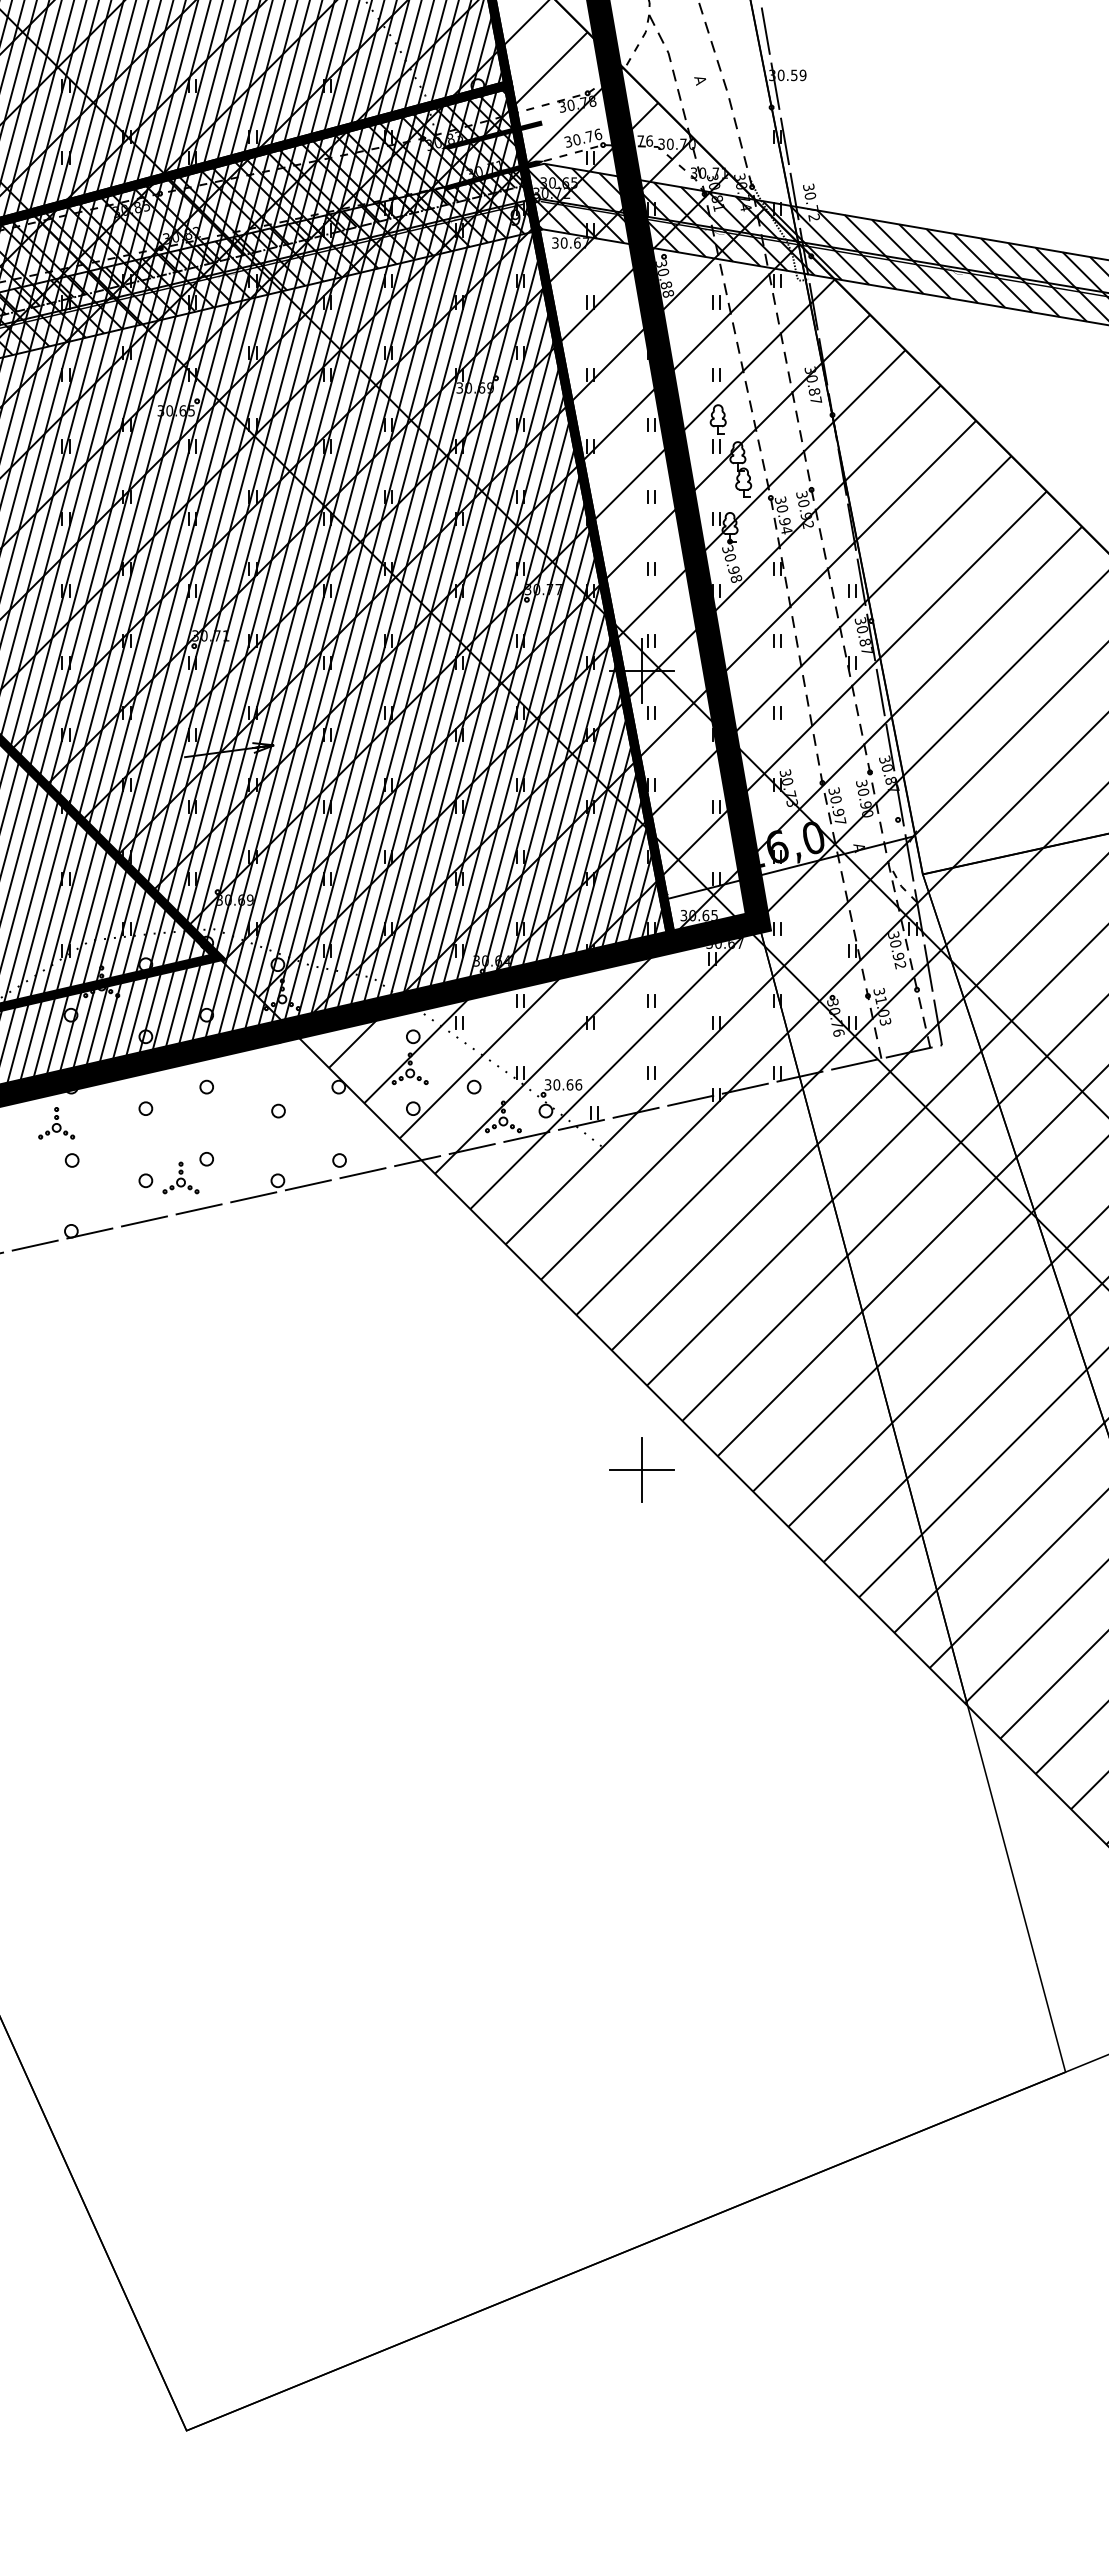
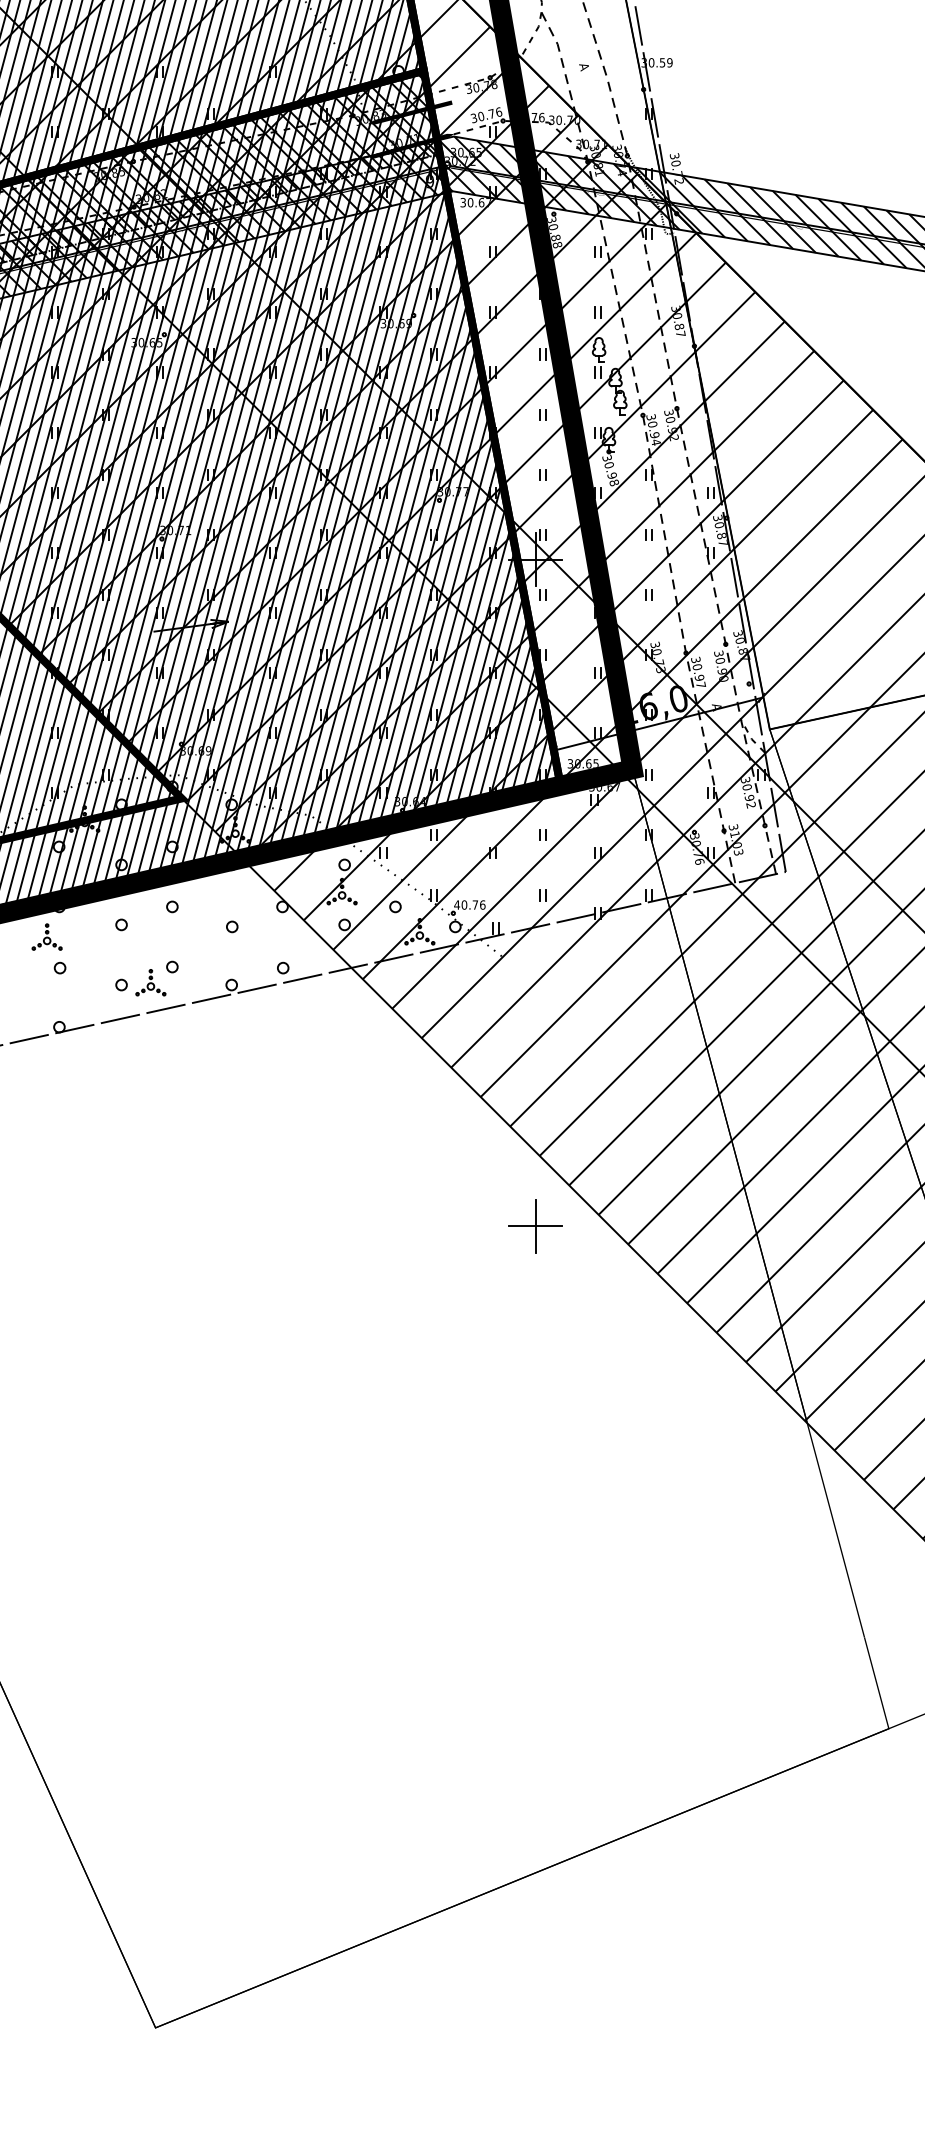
text: (558, 1084) -> (465, 904), 30.66 -> 40.76

